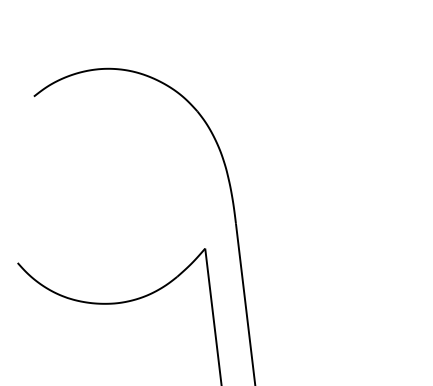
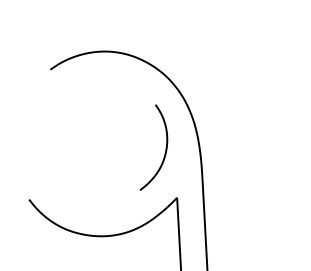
curve: (186, 187) -> (165, 148), added

